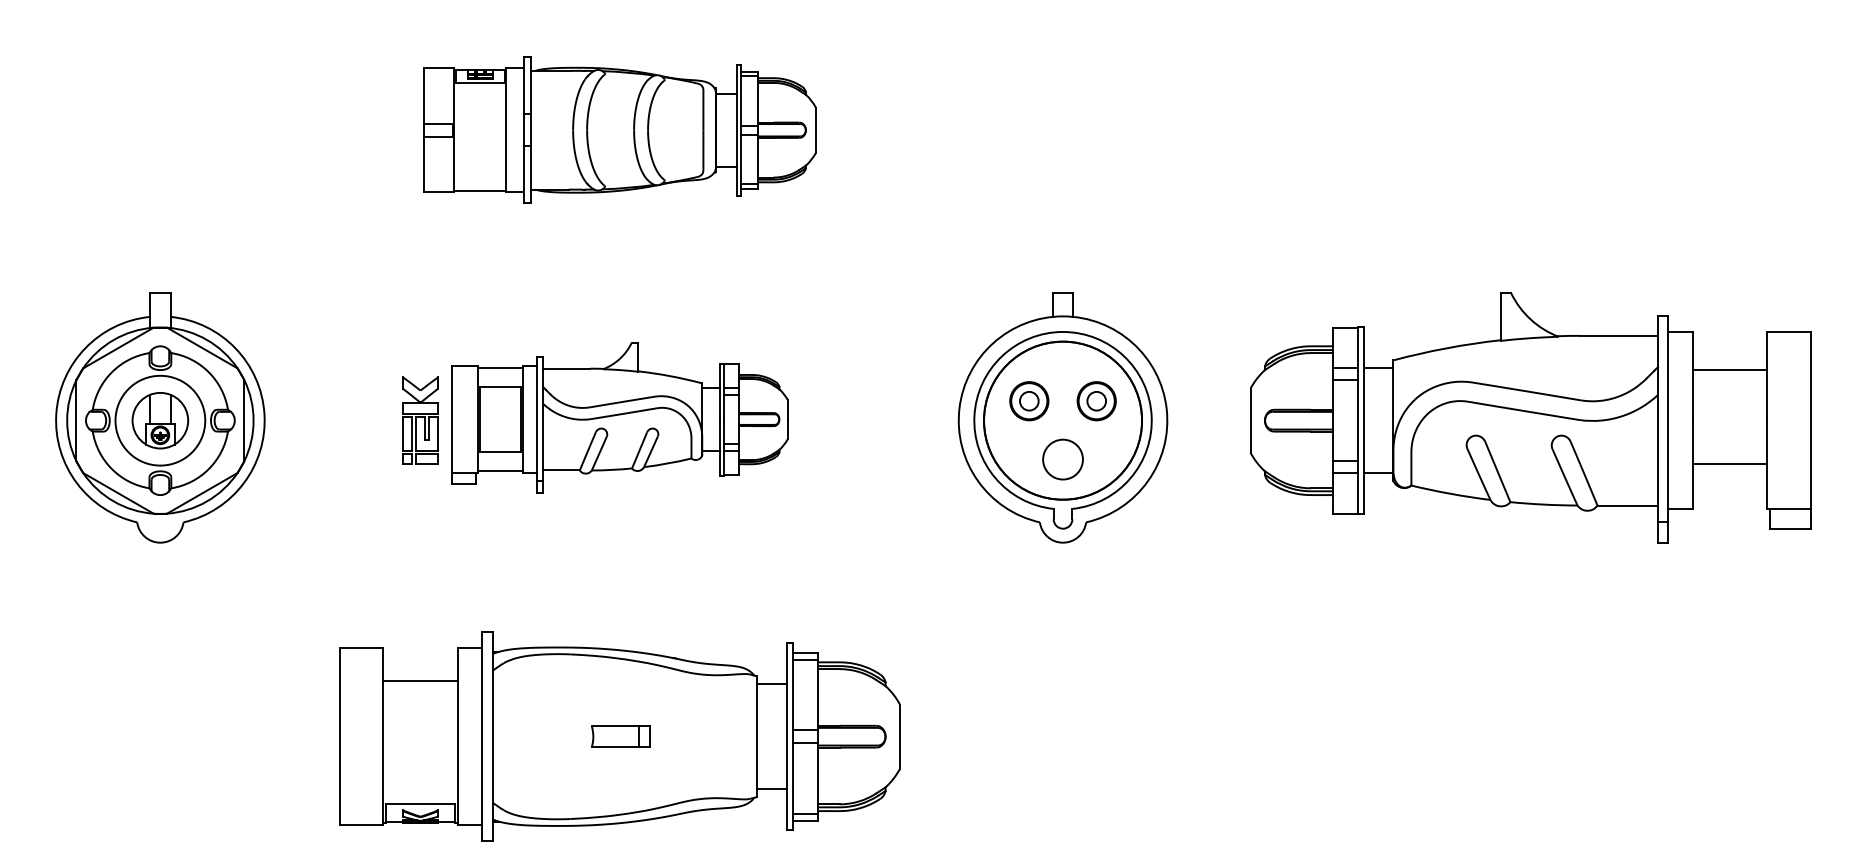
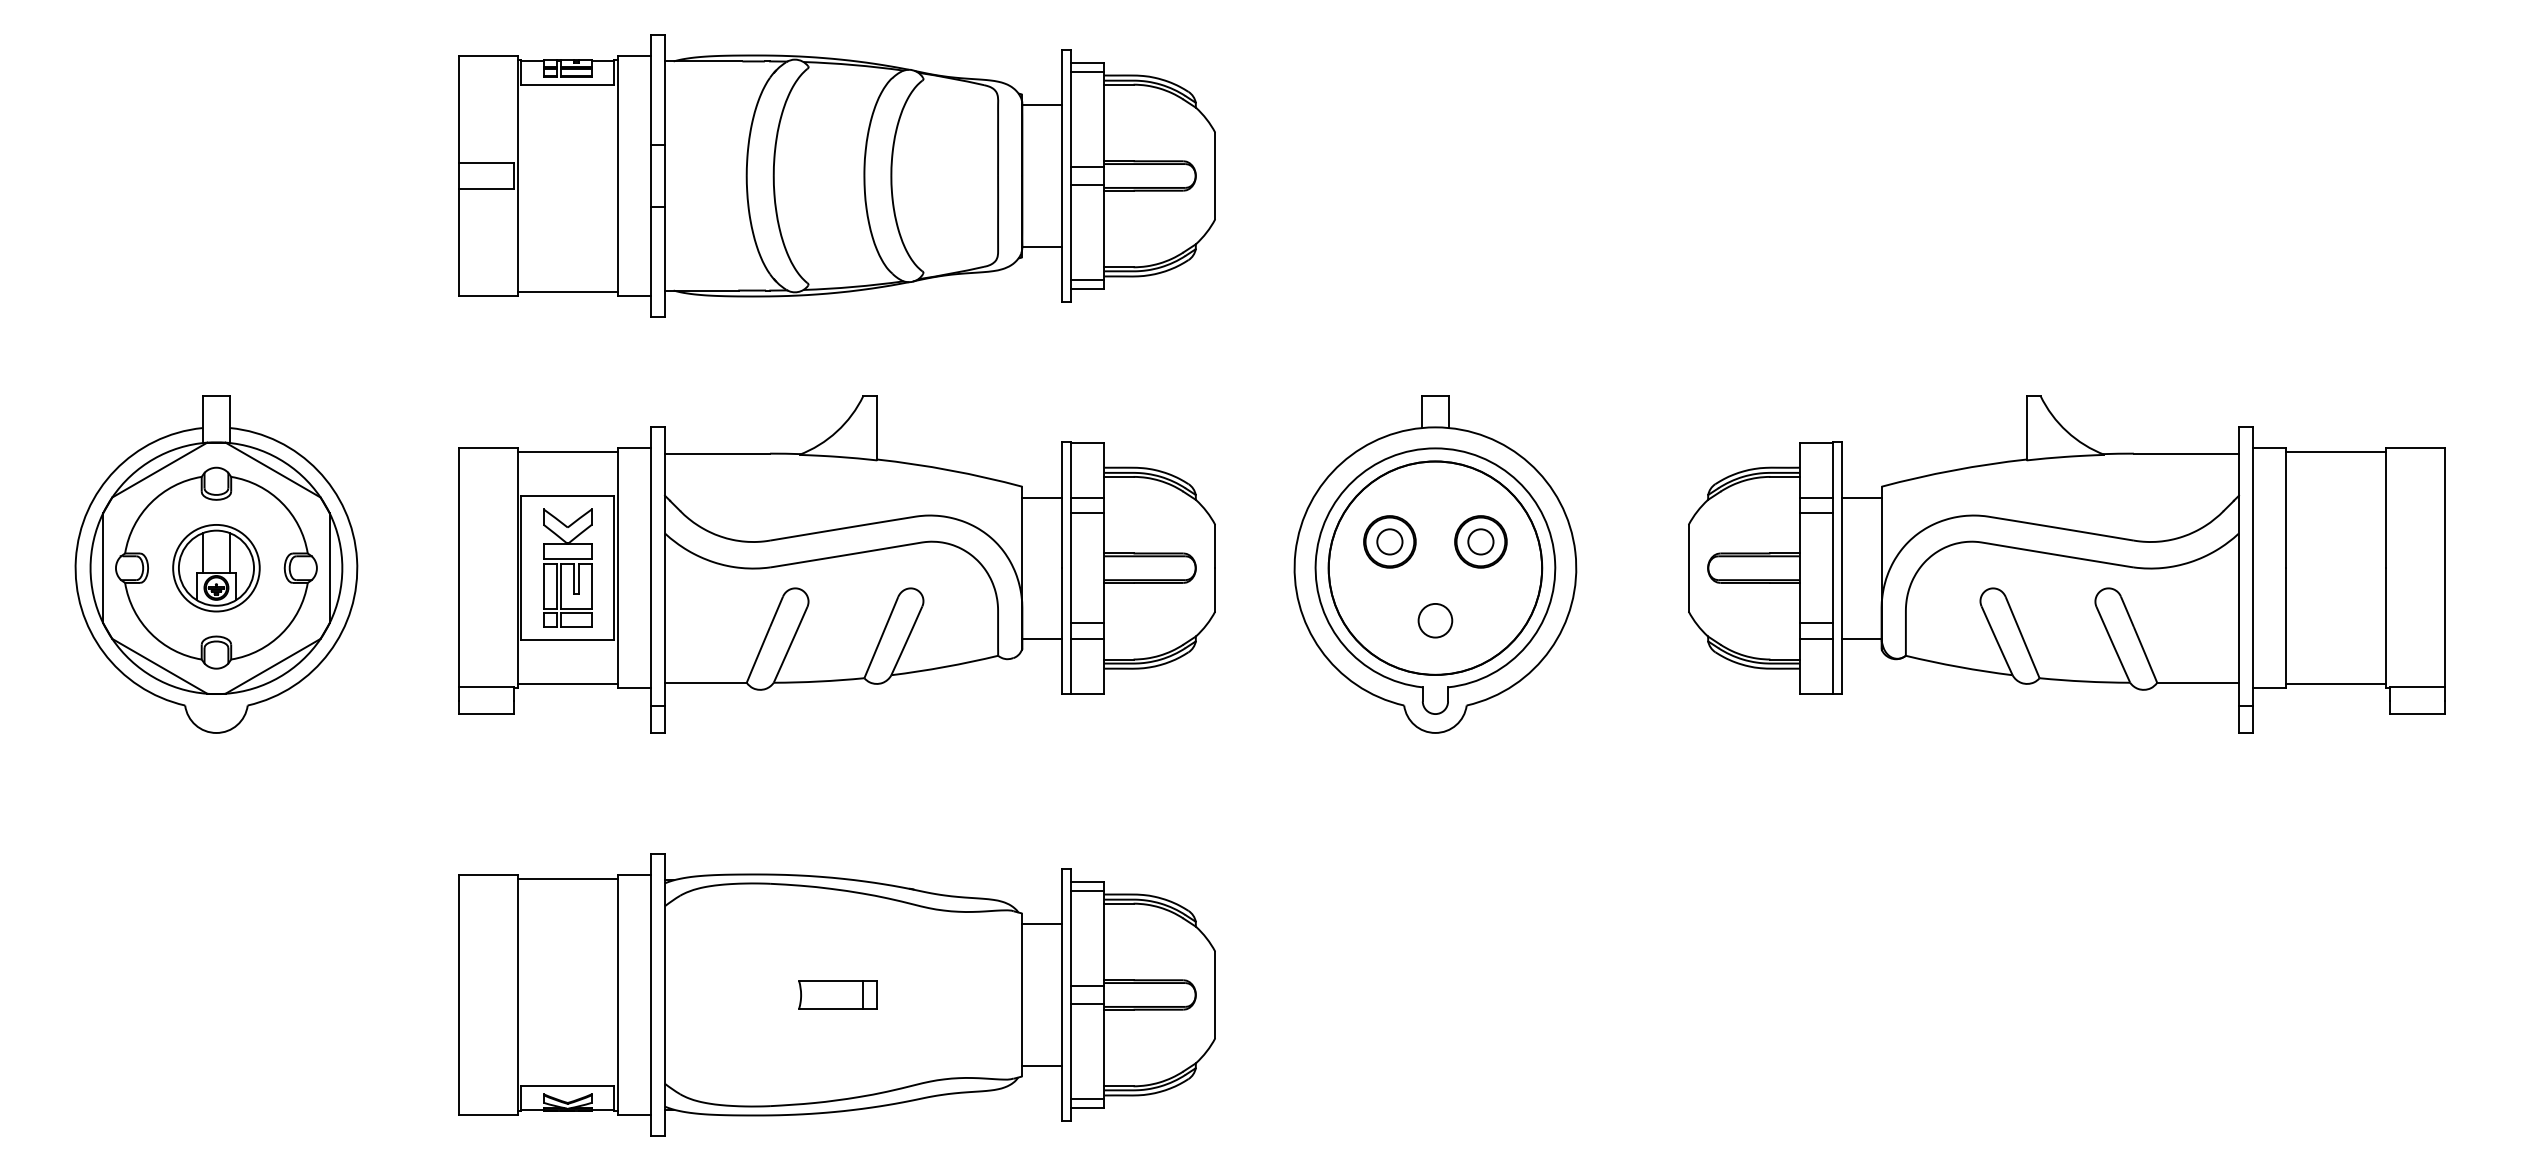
part: (619, 129) -> (836, 175), size x1.43
line: (1729, 369) -> (2335, 451), moved
part: (619, 417) -> (836, 564), size x1.67
circle: (160, 420) -> (216, 567), size x0.71
circle: (1063, 459) -> (1435, 620), size x0.62
line: (1729, 463) -> (2335, 684), moved
line: (420, 680) -> (567, 878), moved

